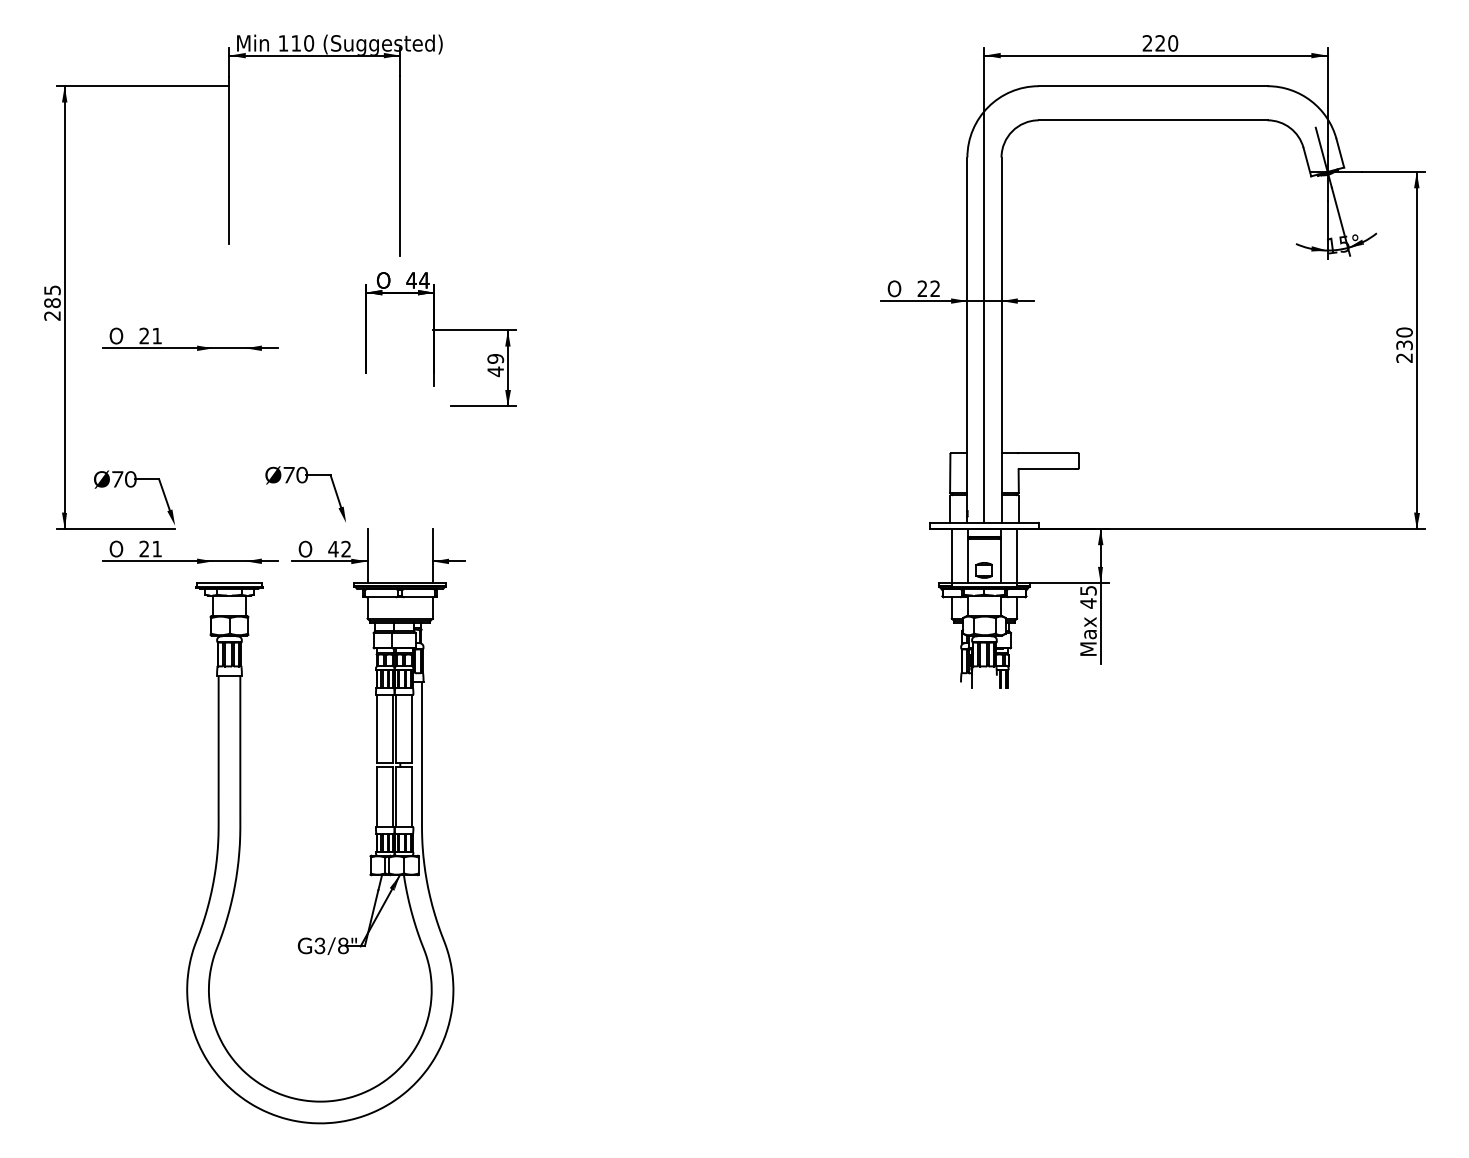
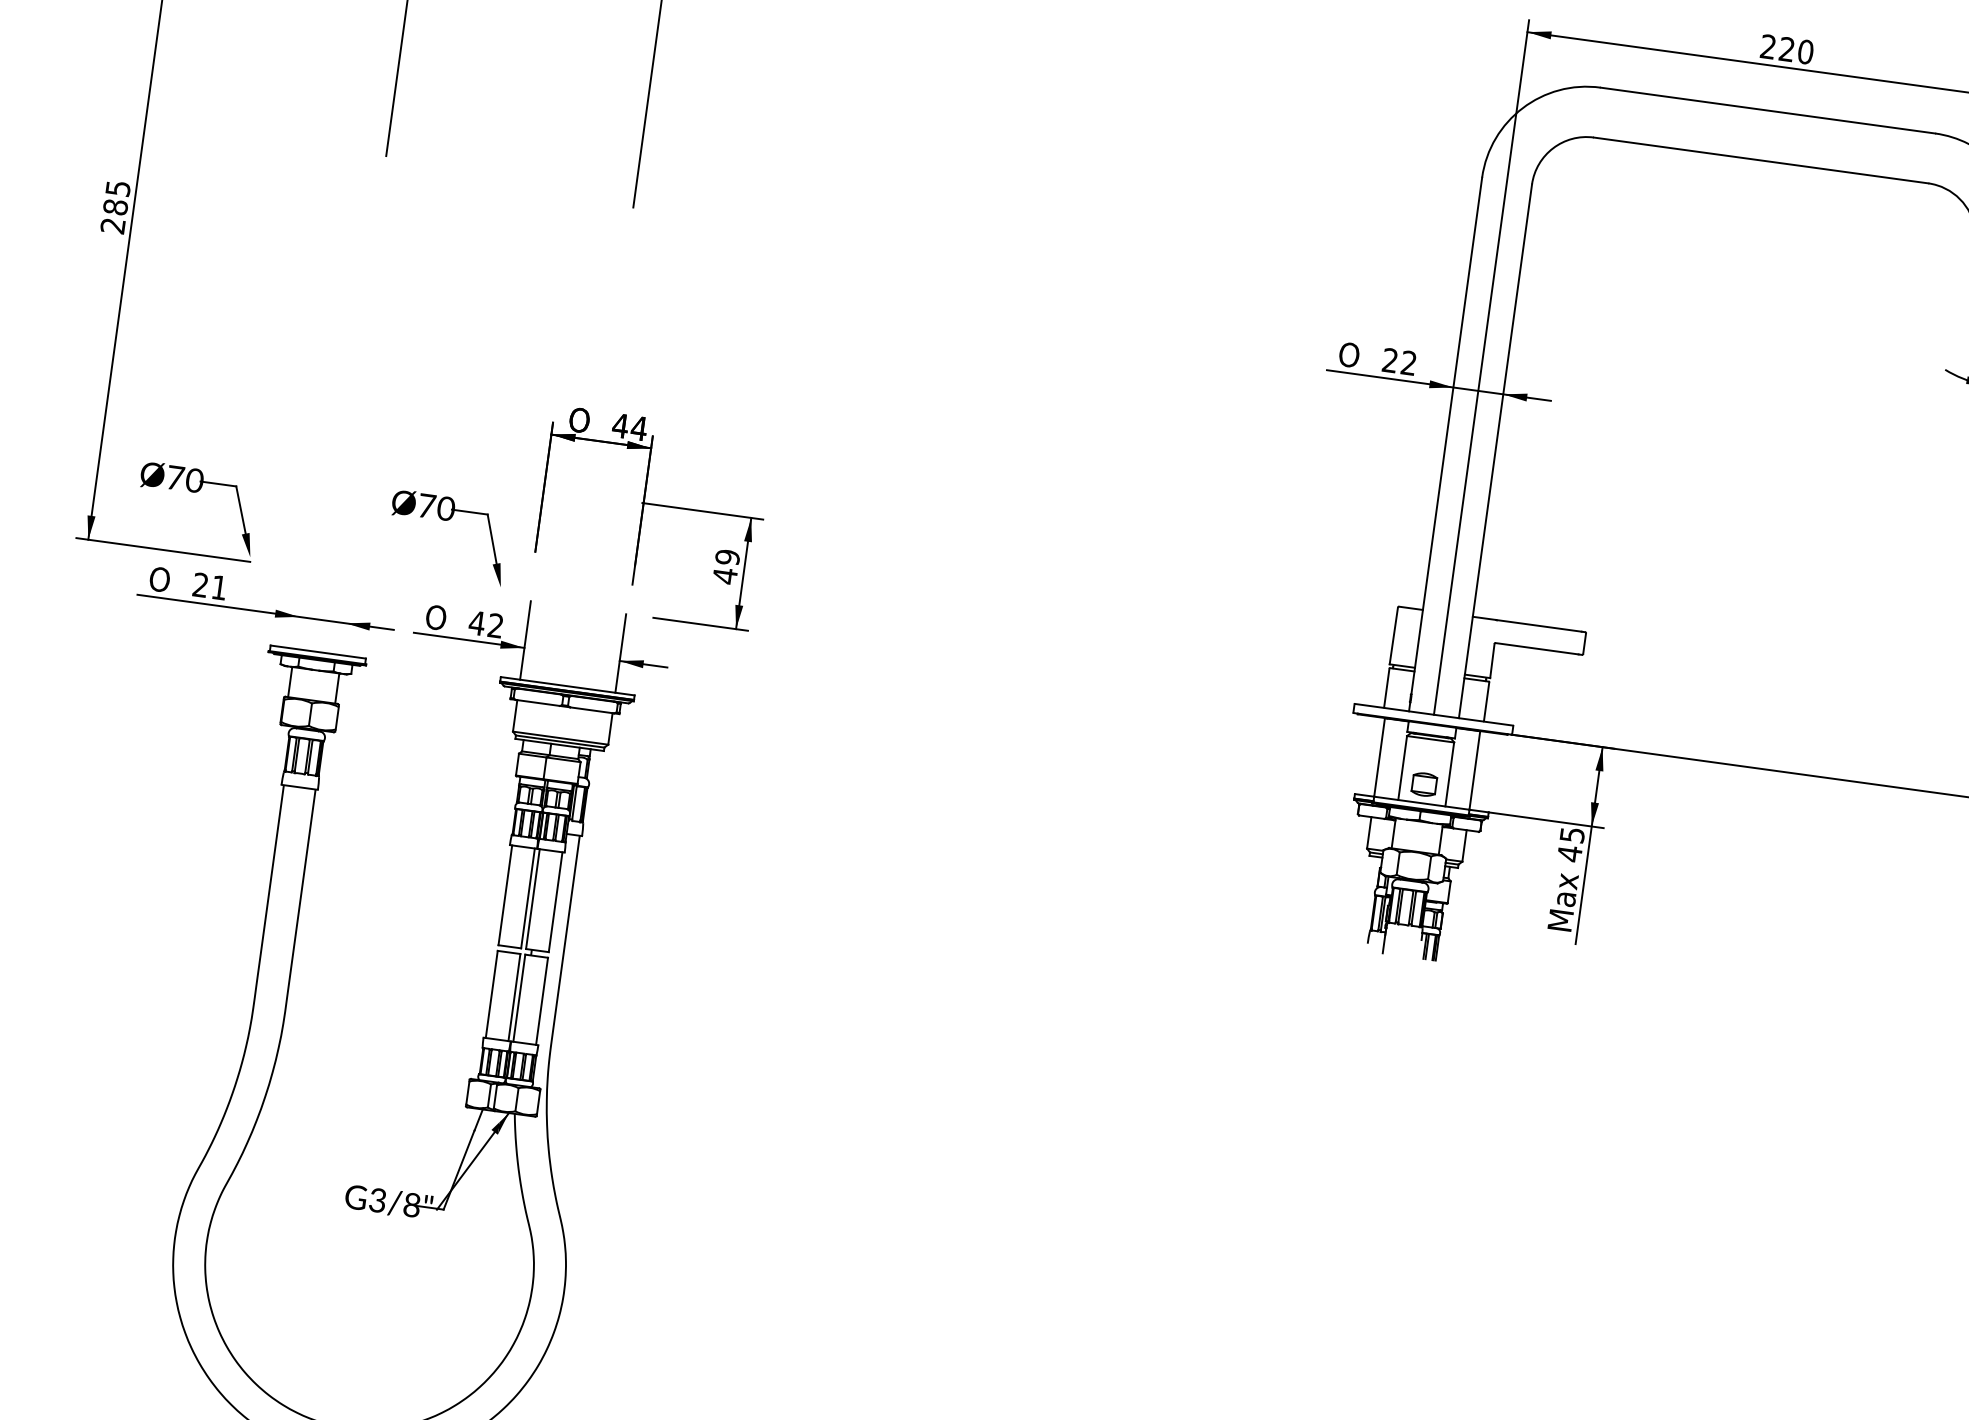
part: (440, 339) -> (650, 517), moved
part: (190, 347) -> (308, 299), removed

